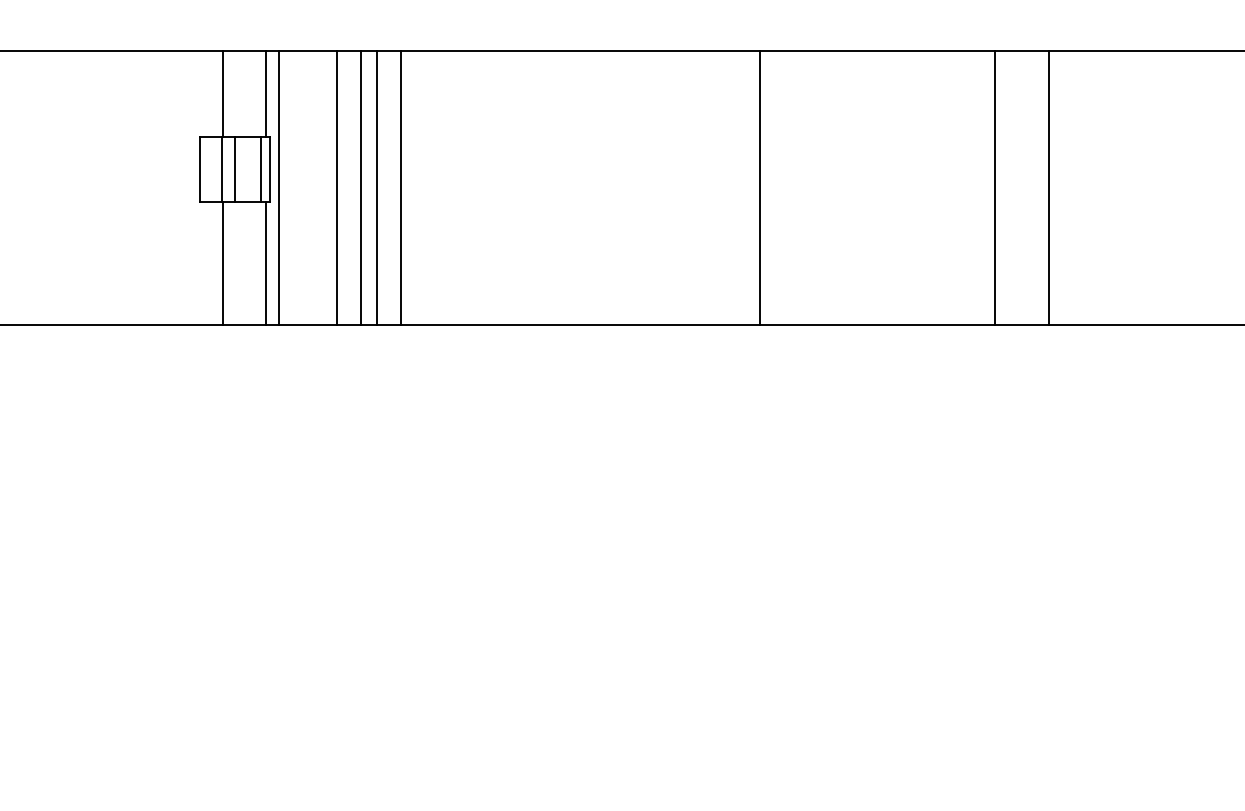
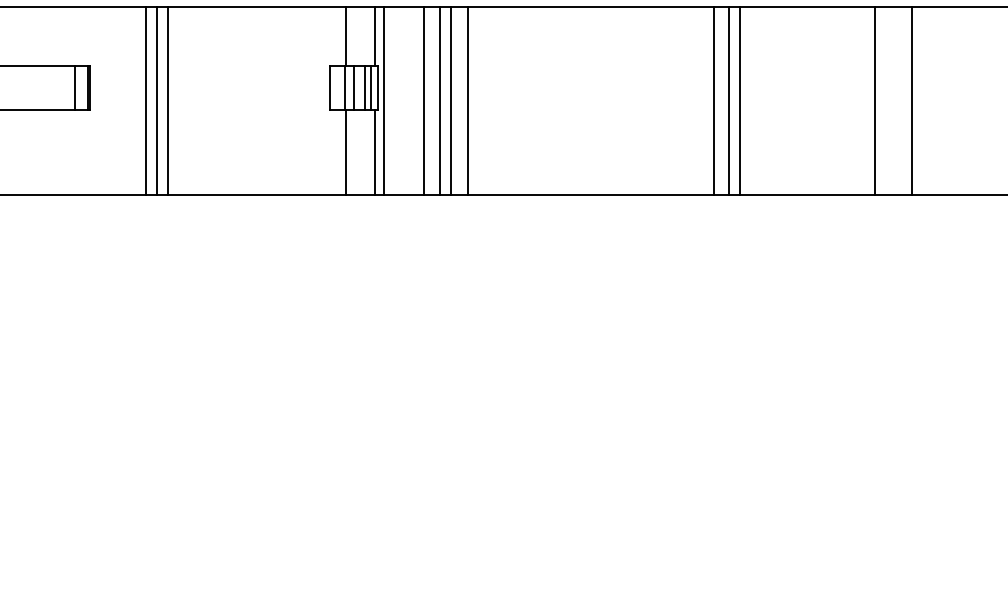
line: (252, 169) -> (365, 88), added
line: (782, 188) -> (729, 101), added
line: (798, 188) -> (740, 101), added

